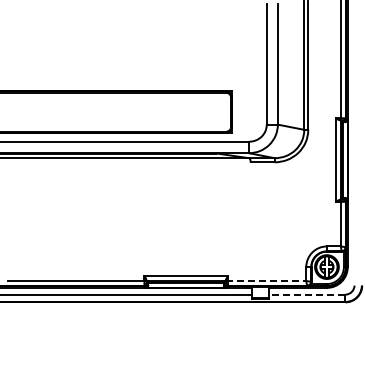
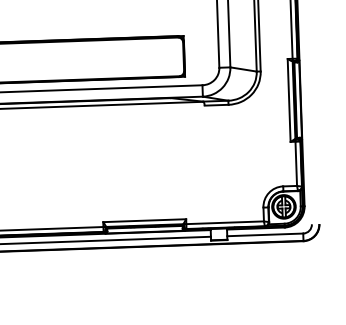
line: (266, 281) -> (224, 223), dashed -> solid
line: (306, 294) -> (264, 234), dashed -> solid

